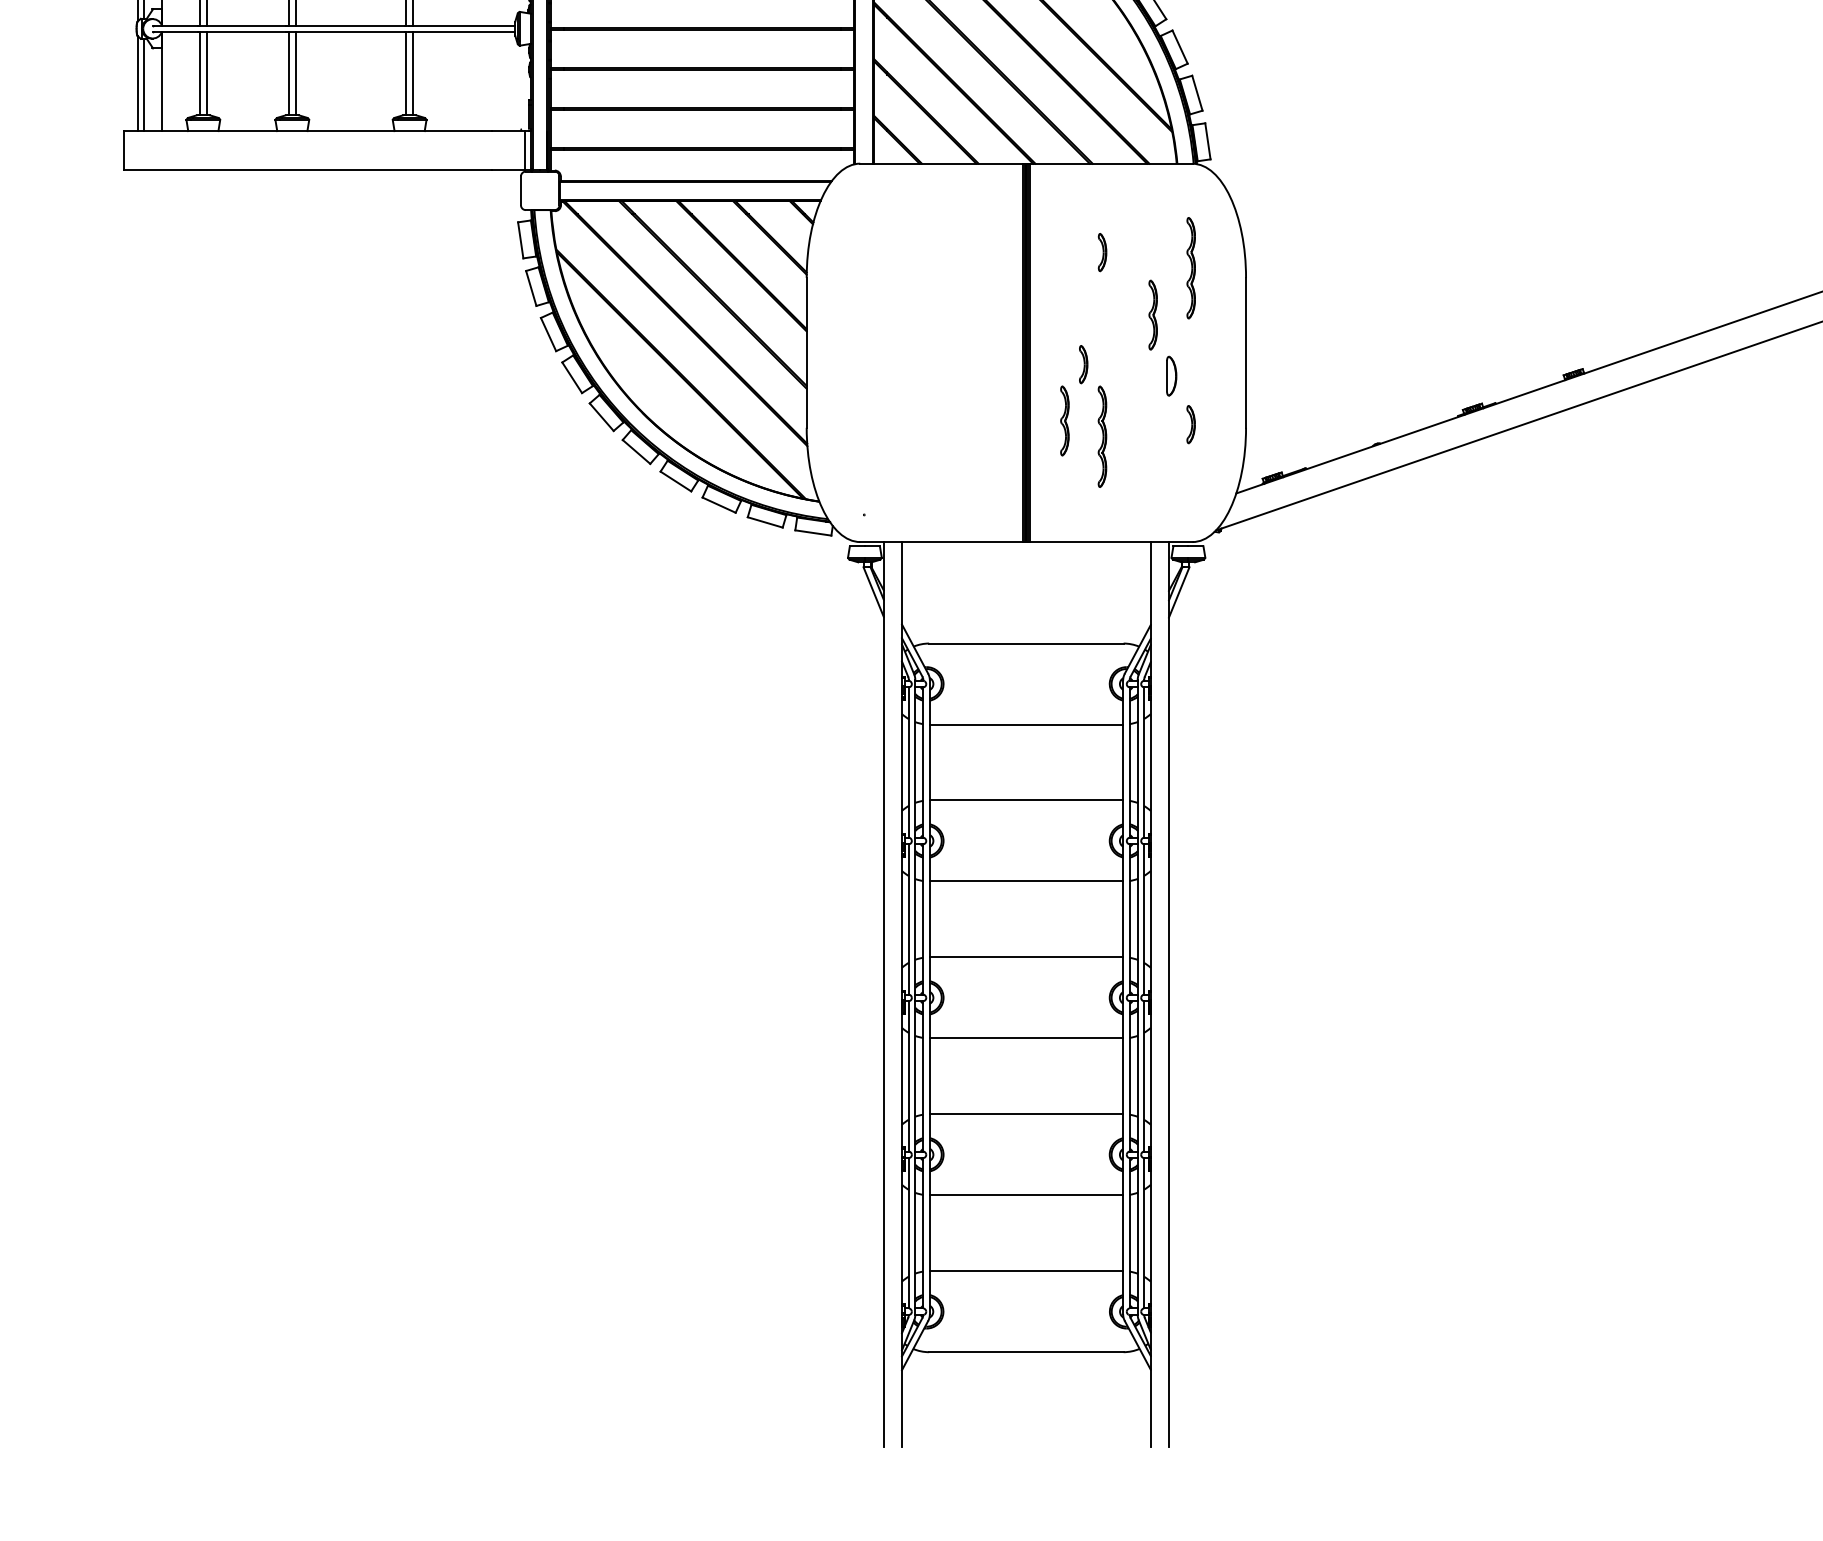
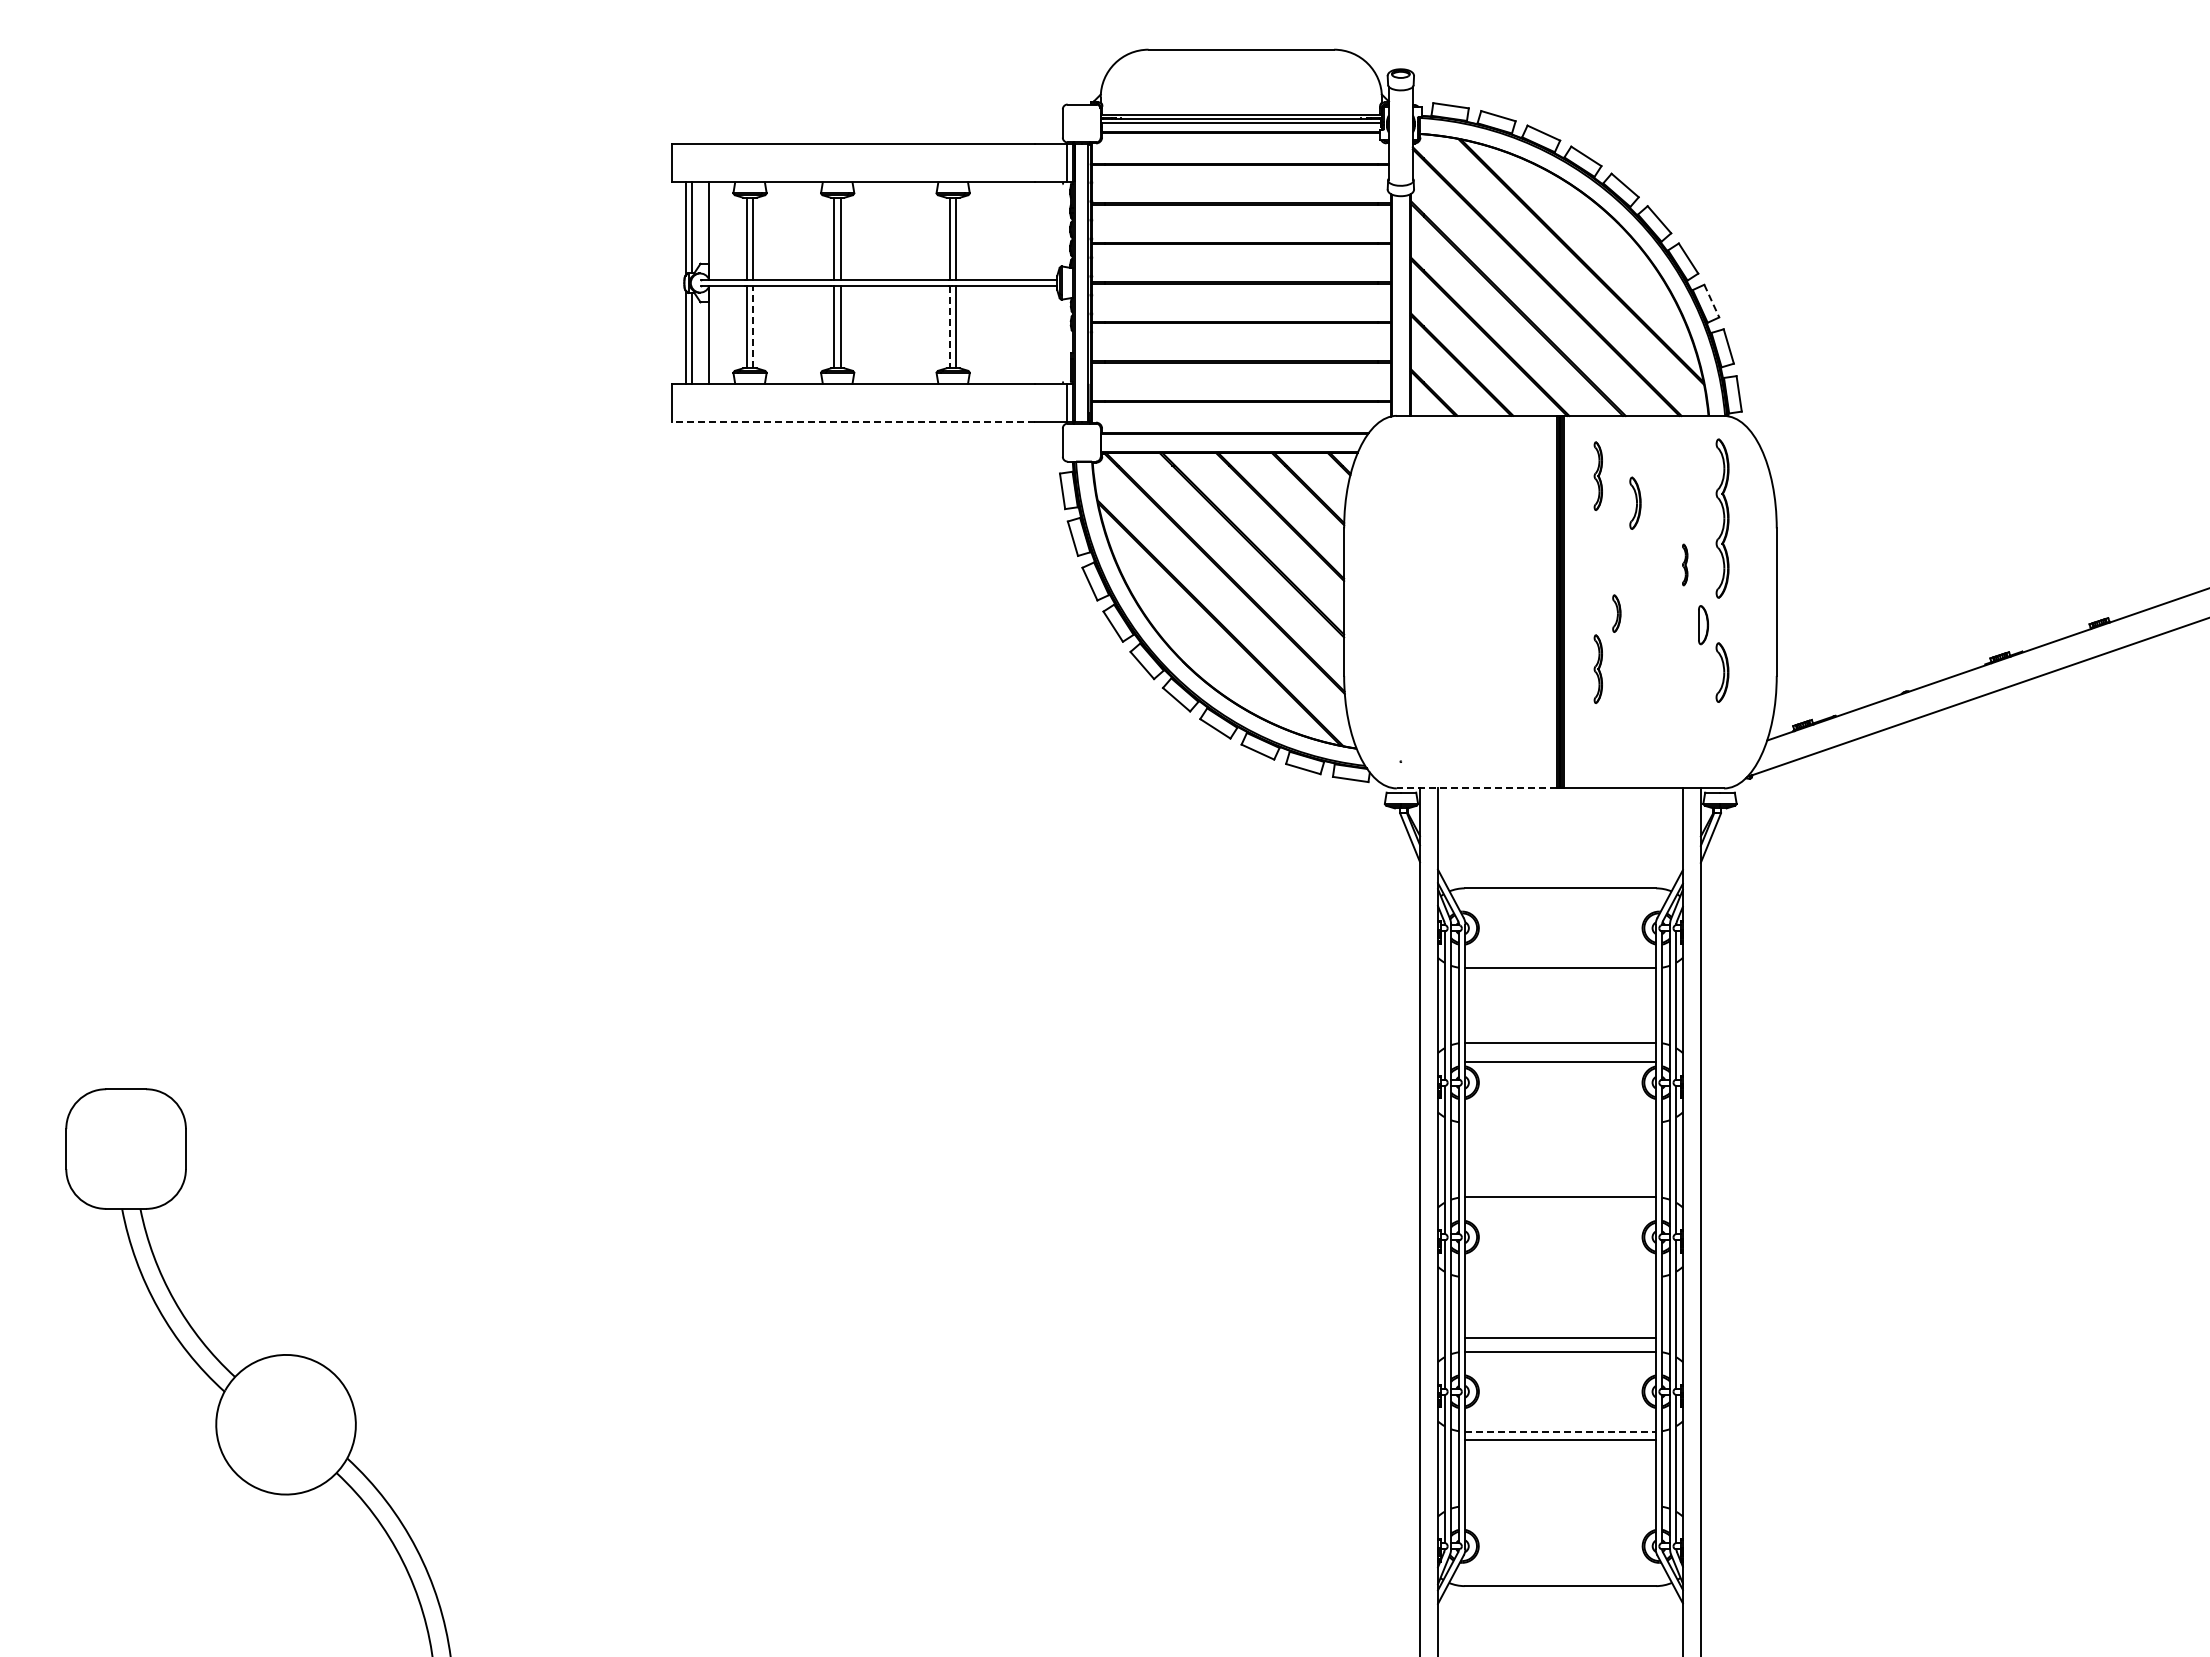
line: (1179, 47) -> (1711, 301), solid -> dashed
line: (206, 72) -> (753, 326), solid -> dashed
line: (406, 73) -> (950, 327), solid -> dashed
line: (307, 169) -> (852, 421), solid -> dashed
part: (1064, 224) -> (1597, 475), added
part: (1102, 252) -> (1635, 503), size x1.4
part: (1190, 267) -> (1722, 518), size x1.6
part: (1152, 314) -> (1684, 564), size x0.6
part: (1190, 424) -> (1722, 672), size x1.6
part: (1101, 436) -> (1634, 684), removed
line: (941, 542) -> (1476, 788), solid -> dashed
line: (1026, 881) -> (1560, 1061), moved
line: (1026, 1038) -> (1560, 1338), moved
line: (1027, 1195) -> (1561, 1431), solid -> dashed
line: (1026, 1271) -> (1560, 1440), moved

